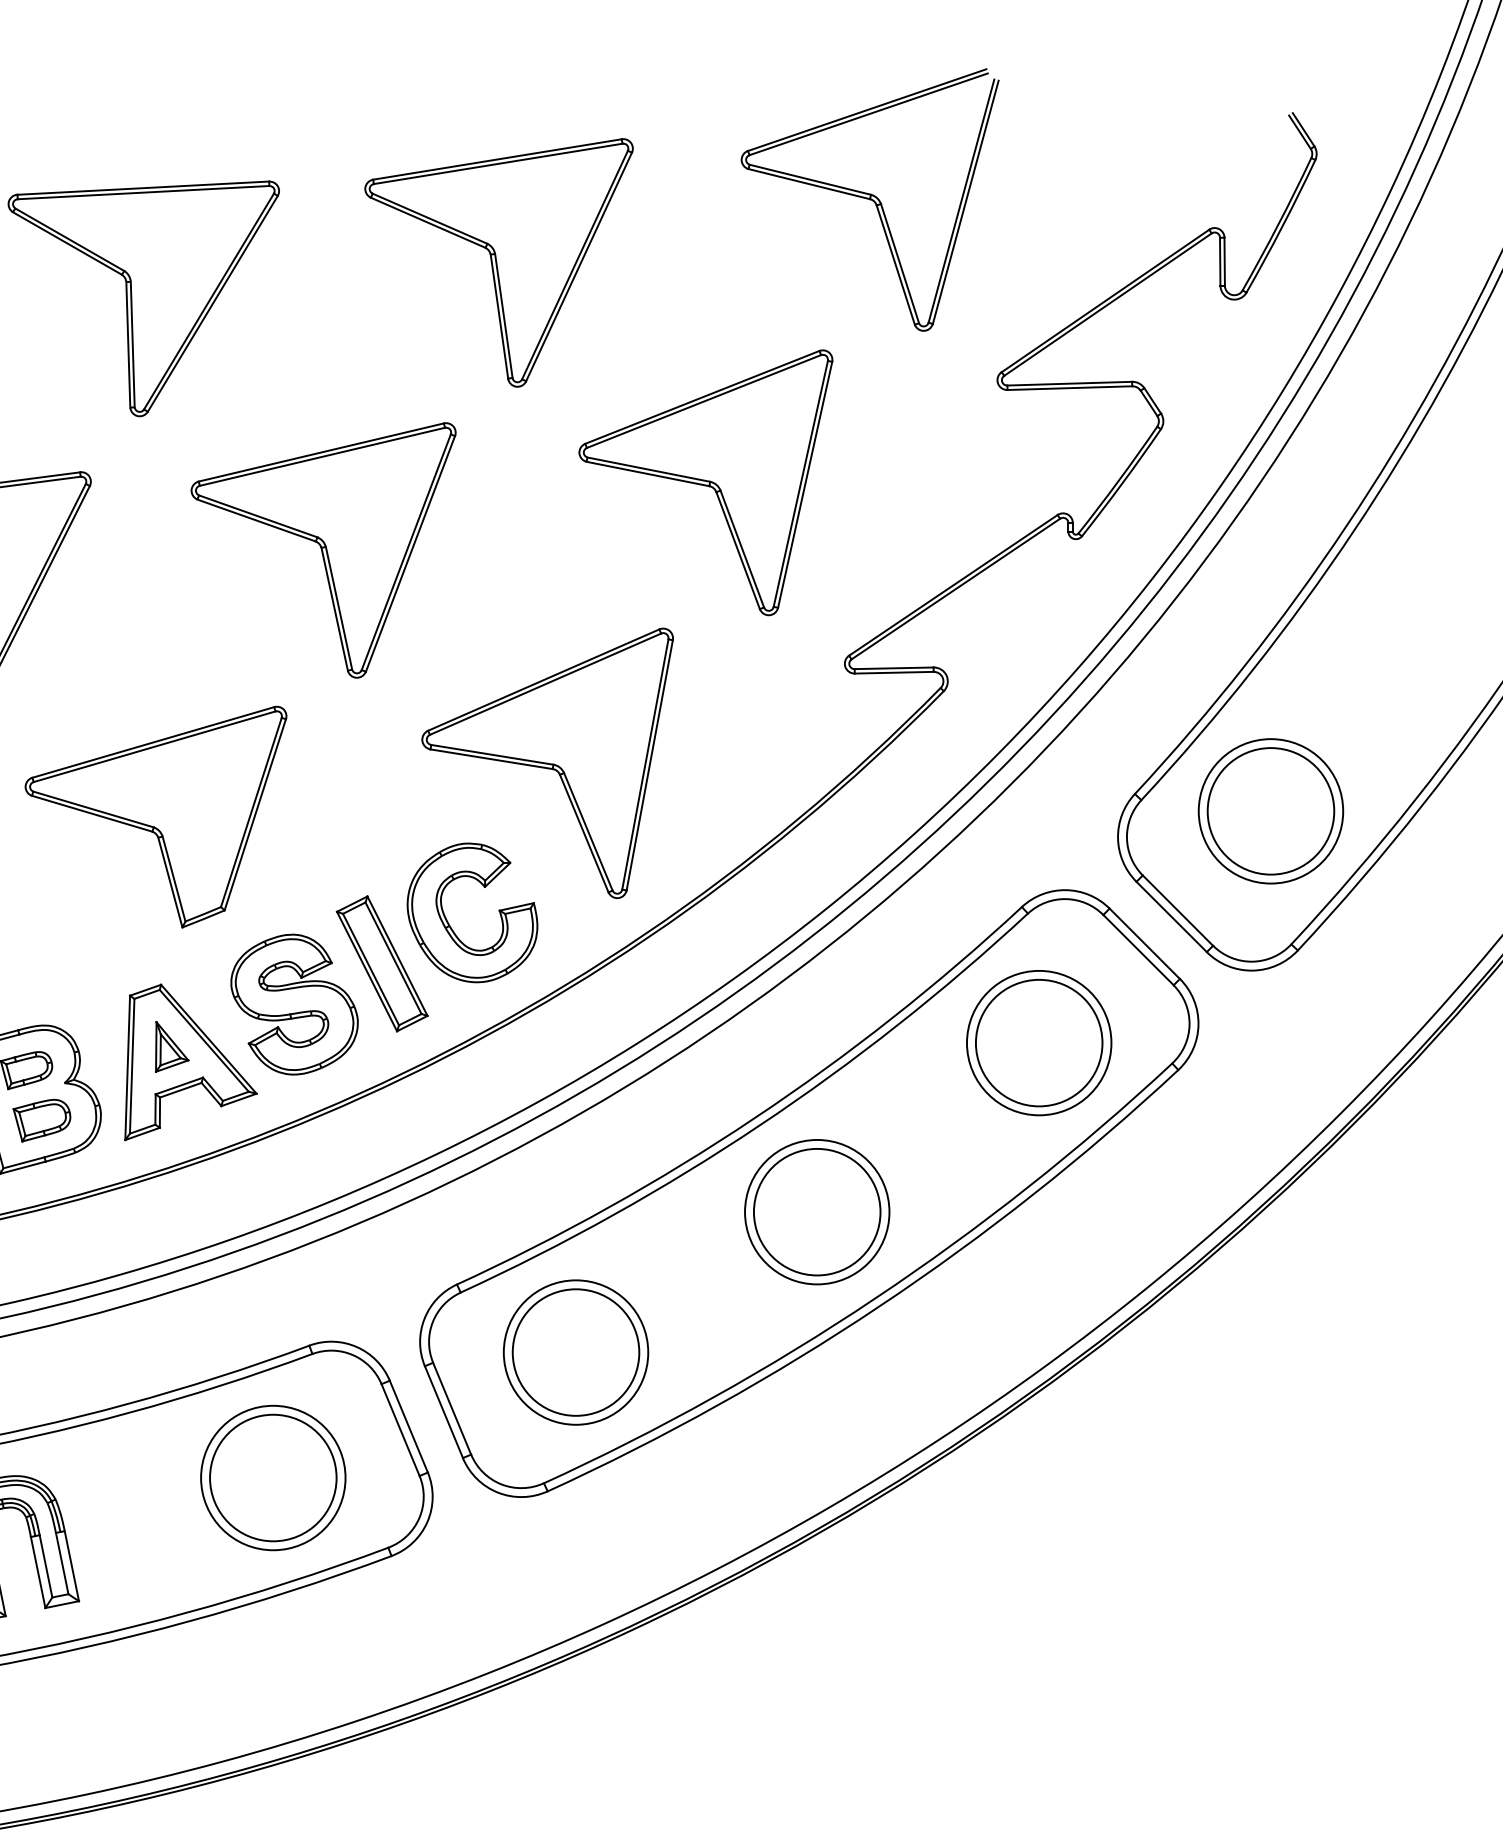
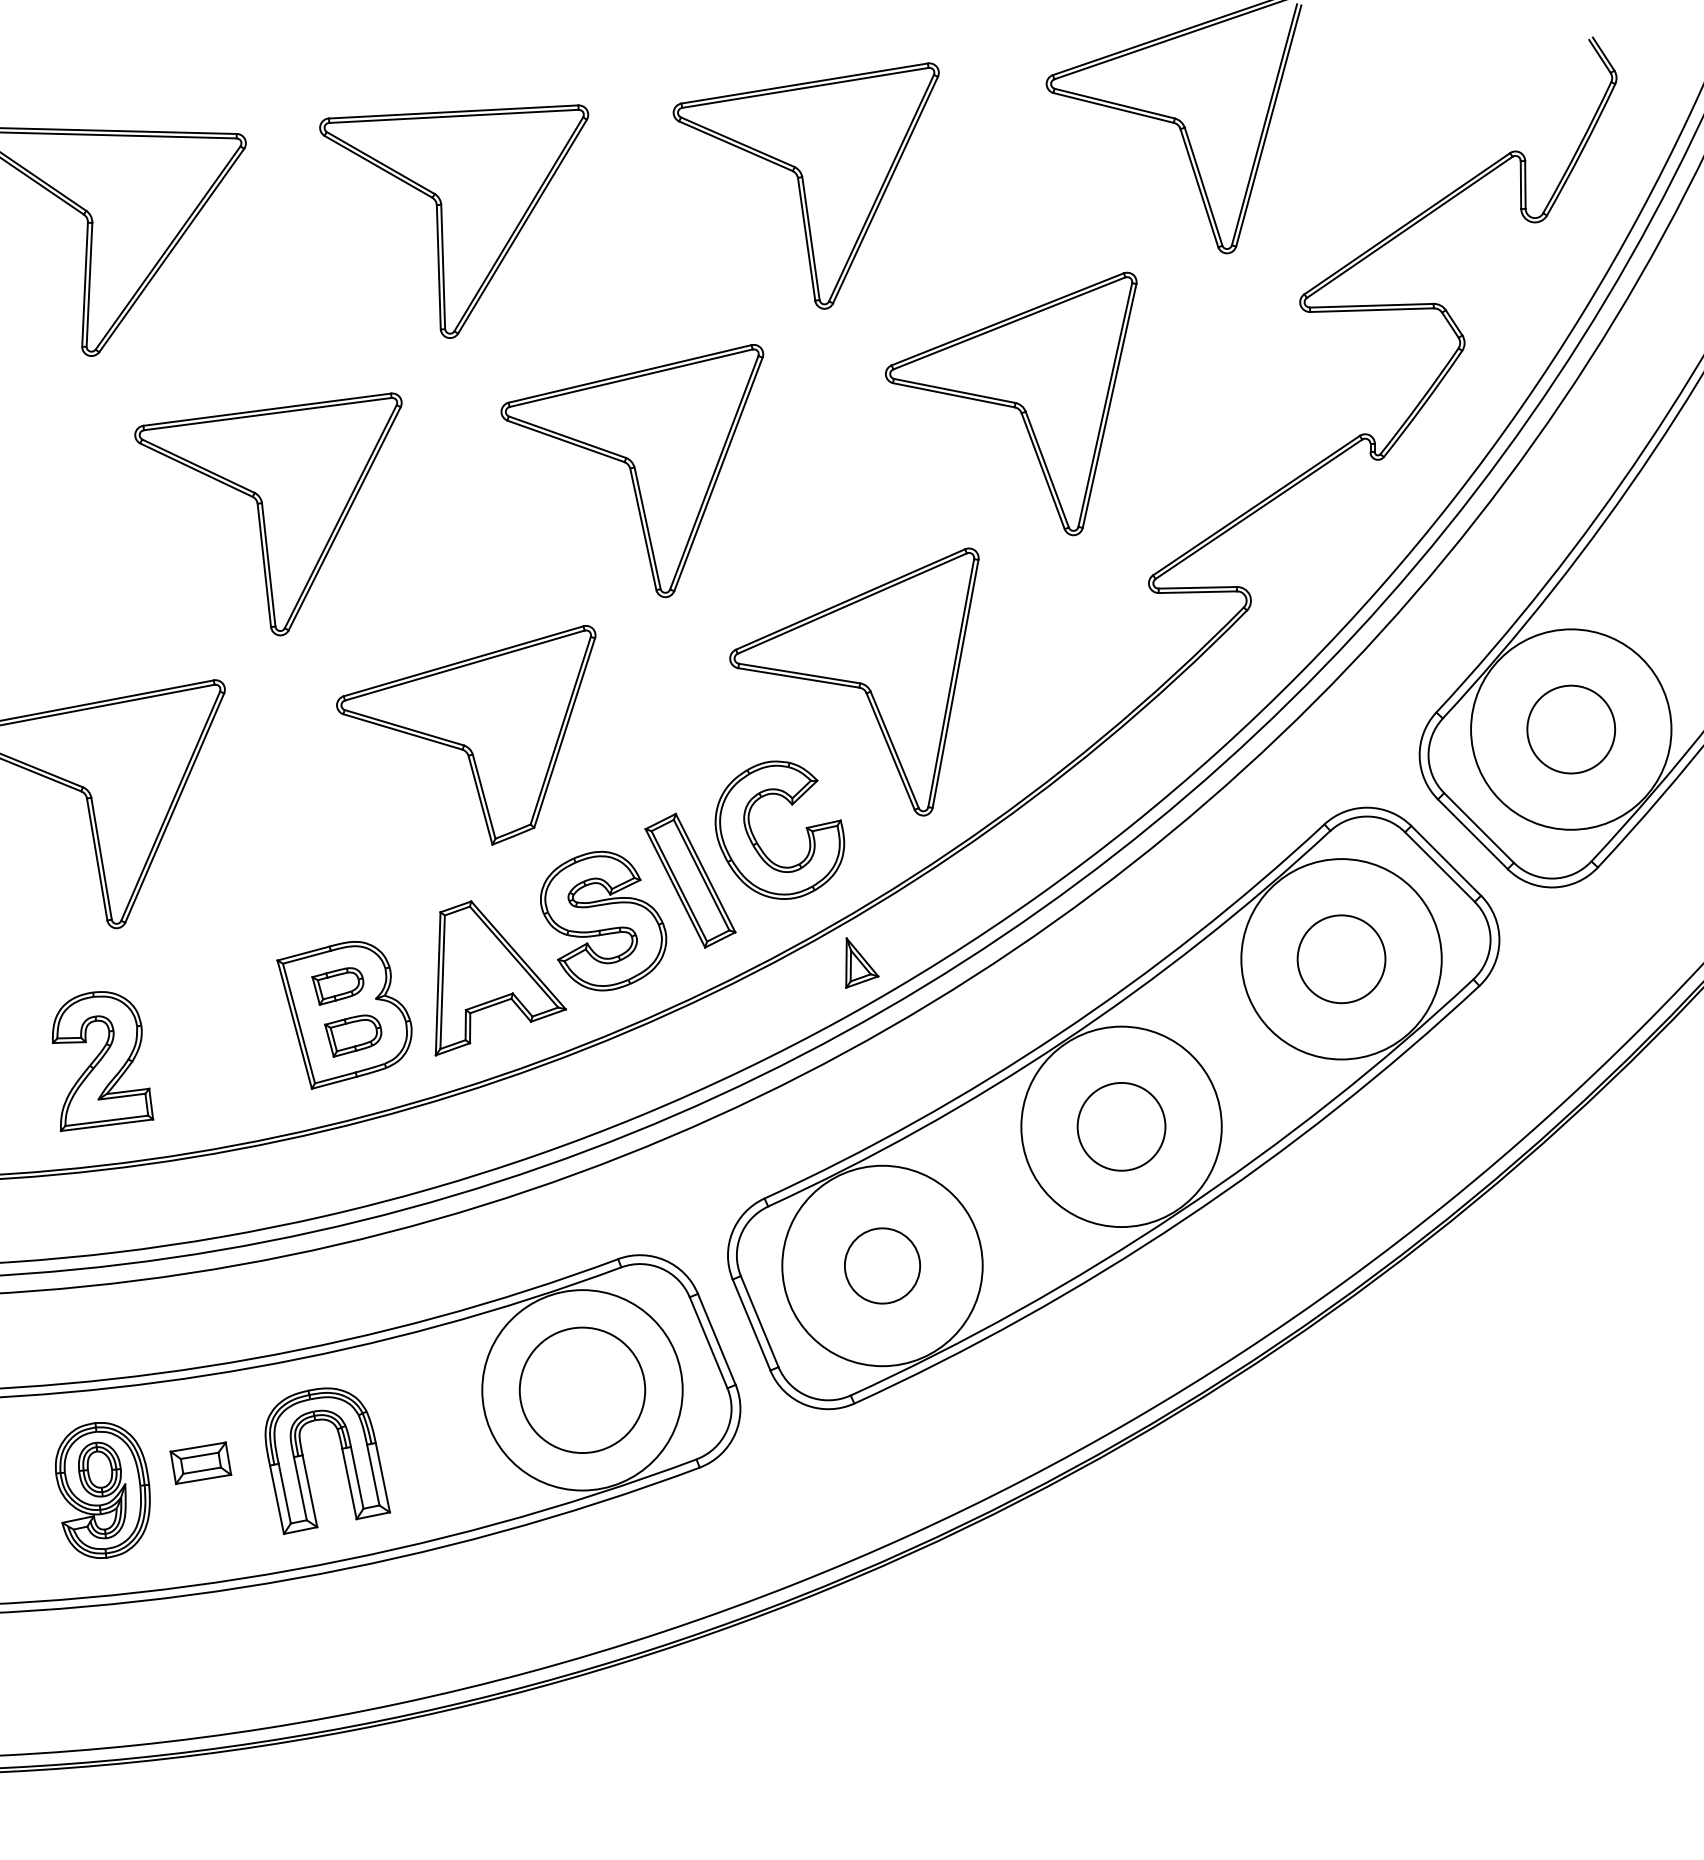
circle: (1270, 811) -> (1570, 729), size x0.7
circle: (1270, 811) -> (1570, 729), size x1.4
circle: (1039, 1042) -> (1341, 958), size x1.4
circle: (1039, 1043) -> (1341, 959), size x0.7
part: (172, 1046) -> (862, 962), moved
circle: (817, 1211) -> (1121, 1126), size x0.7
circle: (817, 1211) -> (1121, 1126), size x1.4
circle: (576, 1352) -> (882, 1265), size x0.6
circle: (576, 1352) -> (882, 1265), size x1.4
circle: (273, 1477) -> (582, 1389), size x1.4

